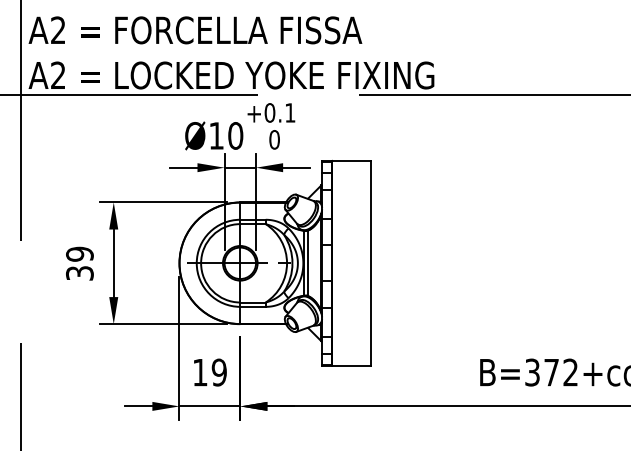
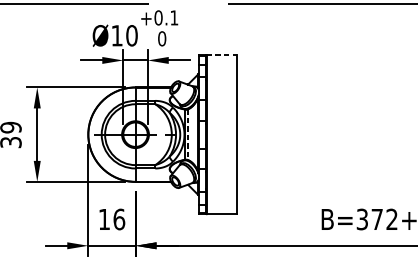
line: (351, 161) -> (221, 55), solid -> dashed
line: (308, 263) -> (188, 134), solid -> dashed
text: (219, 372) -> (119, 219), 19 -> 16

